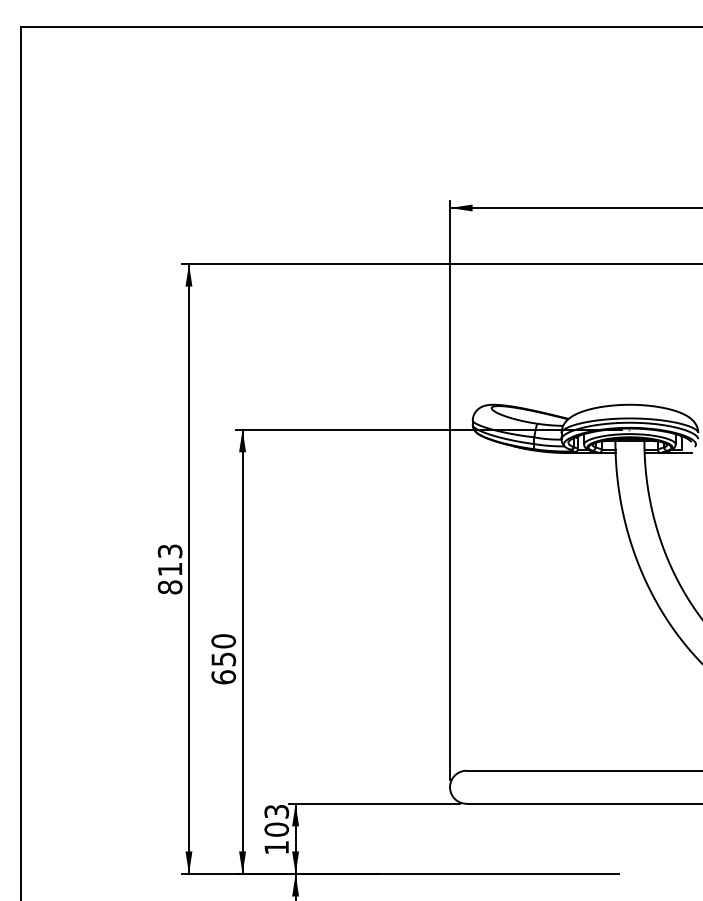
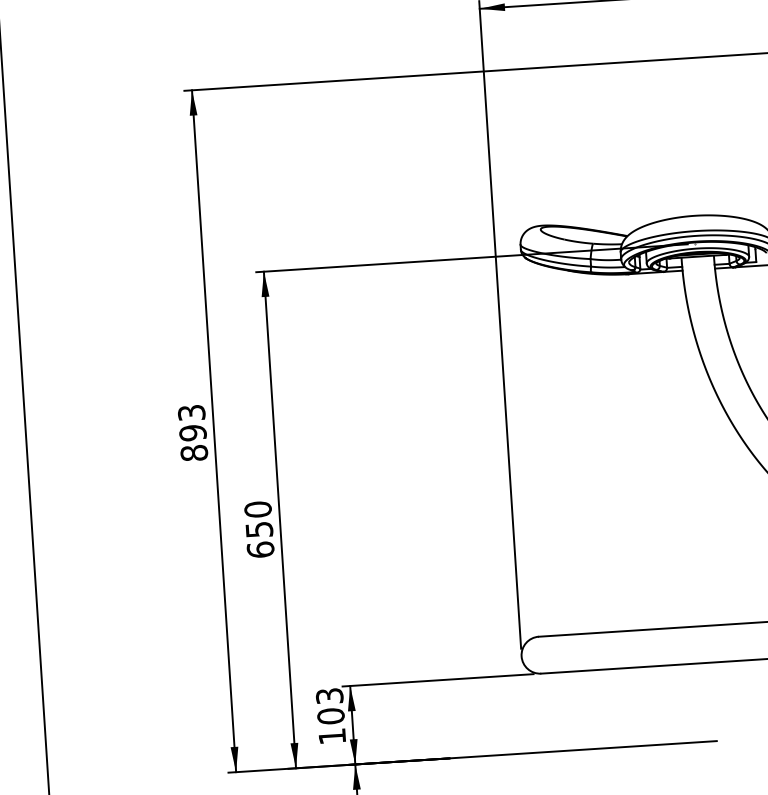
text: (169, 569) -> (192, 433), 813 -> 893

